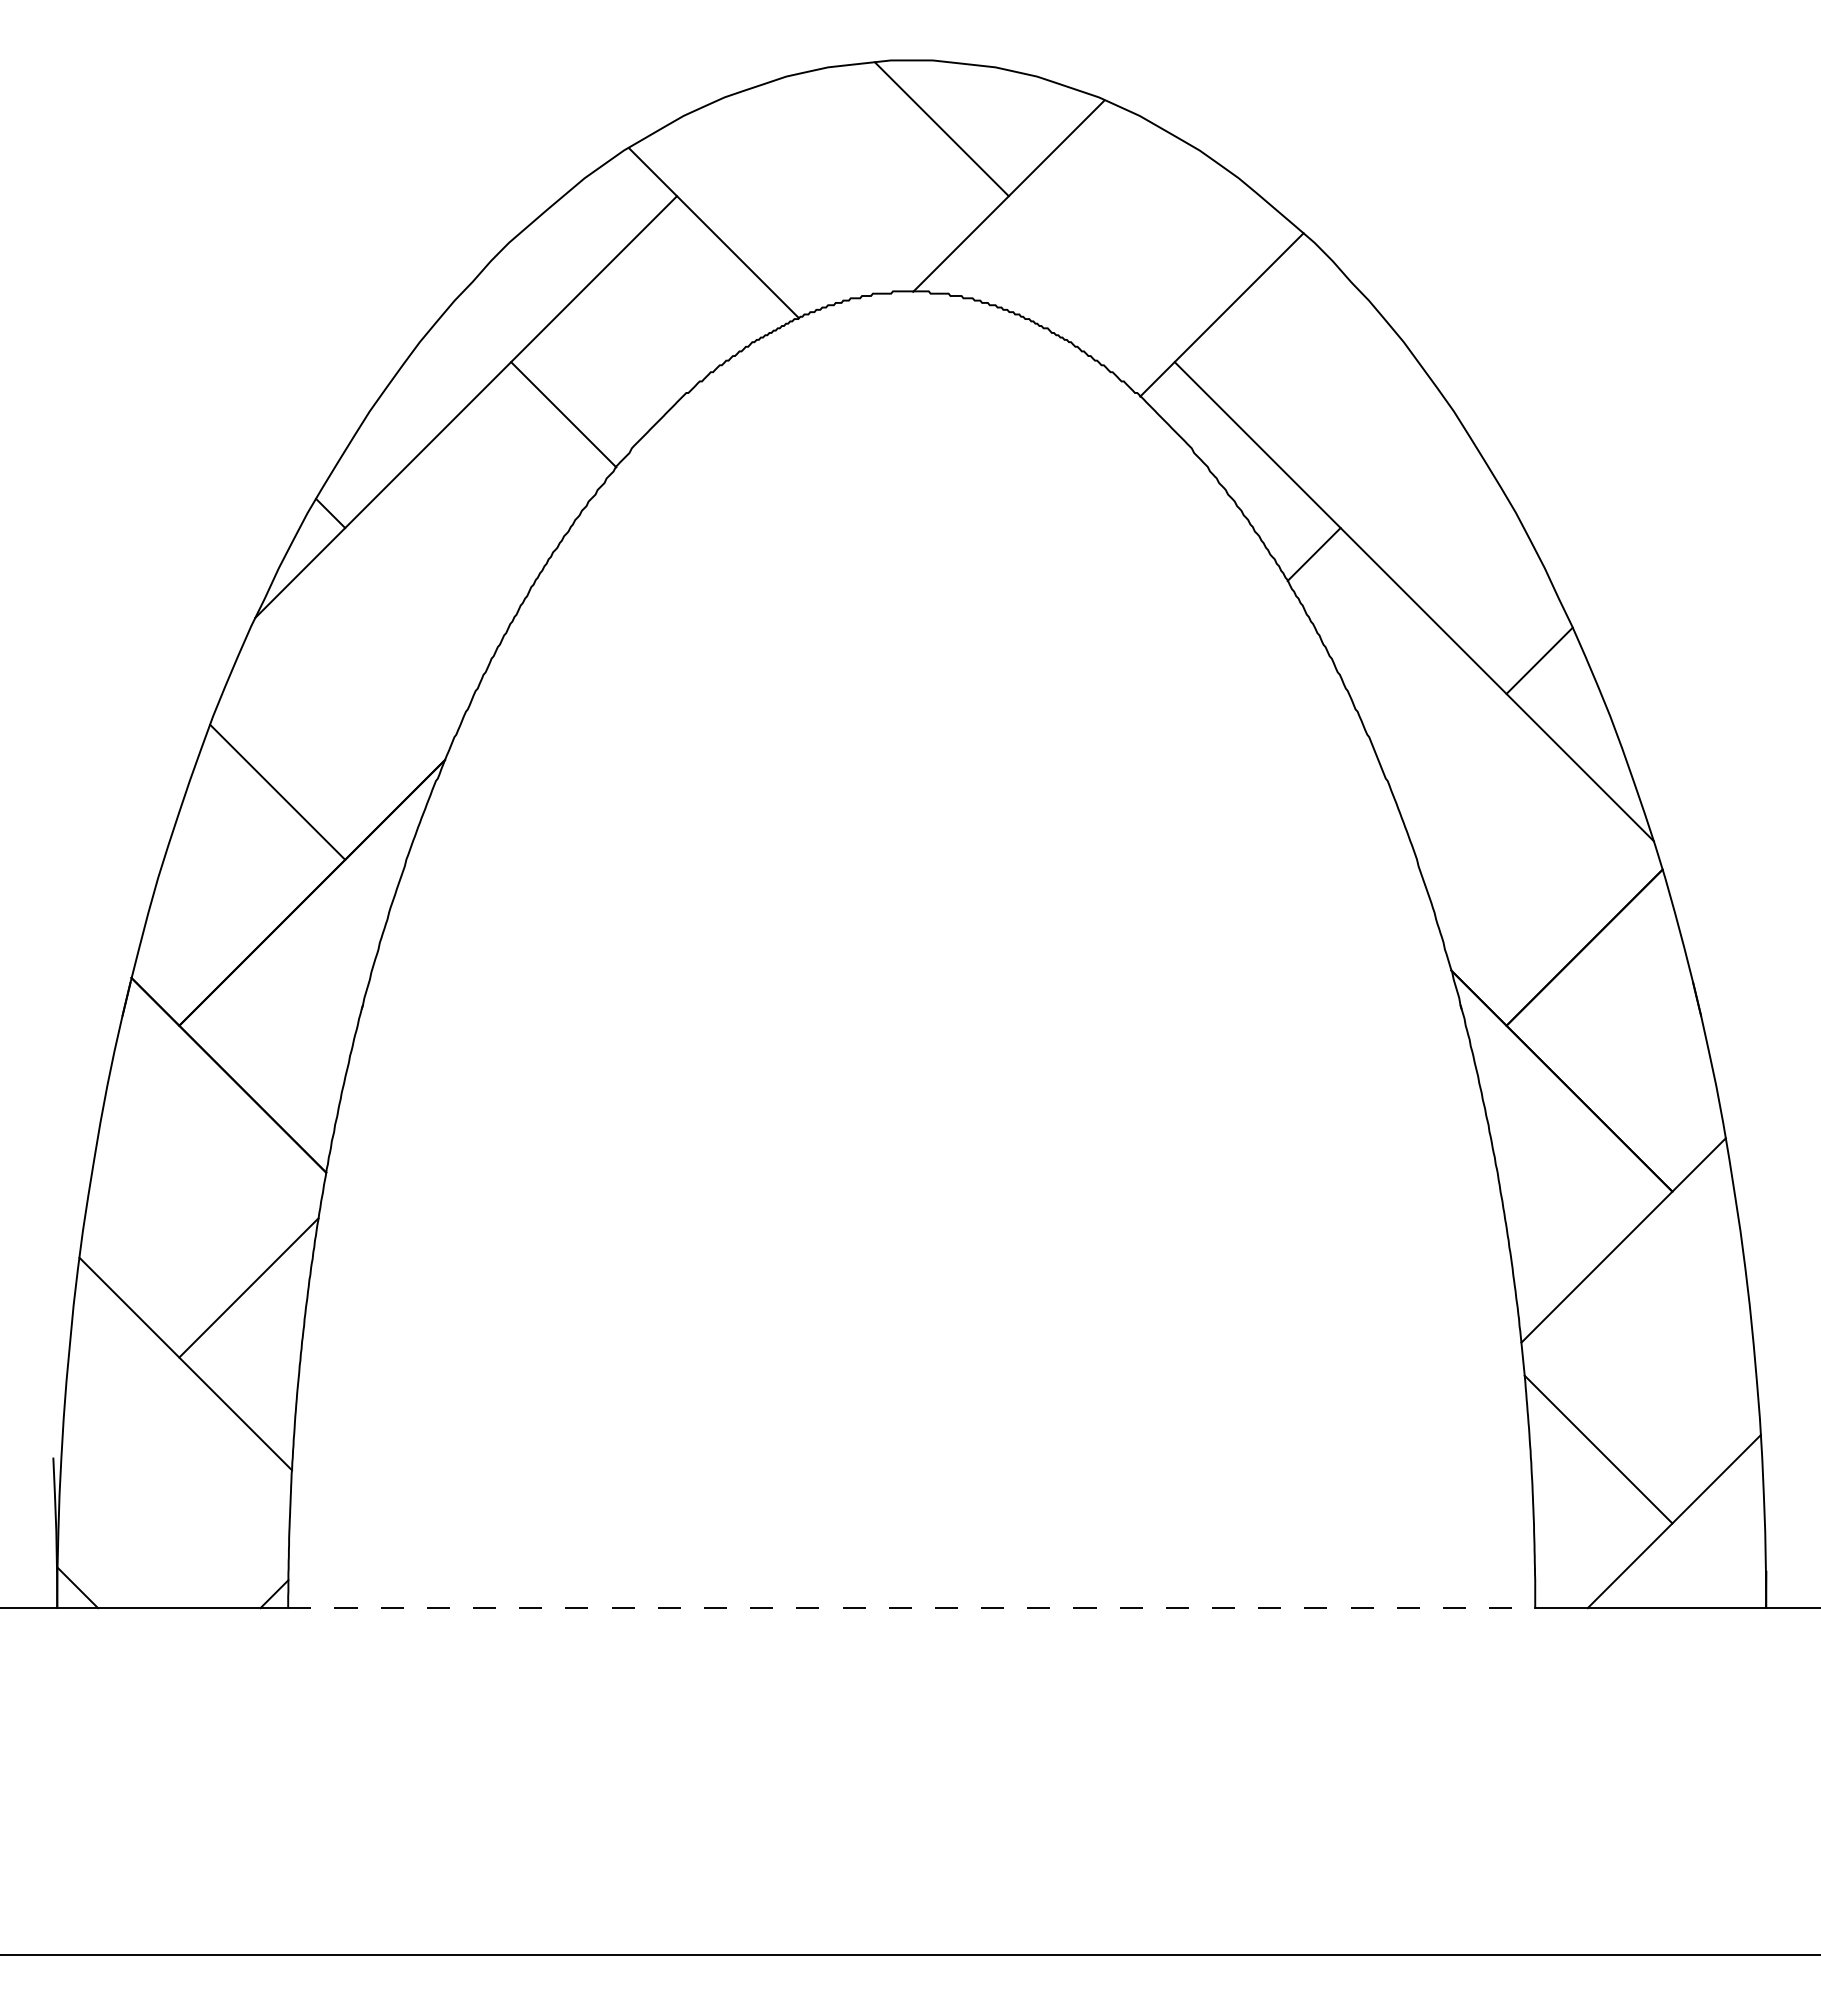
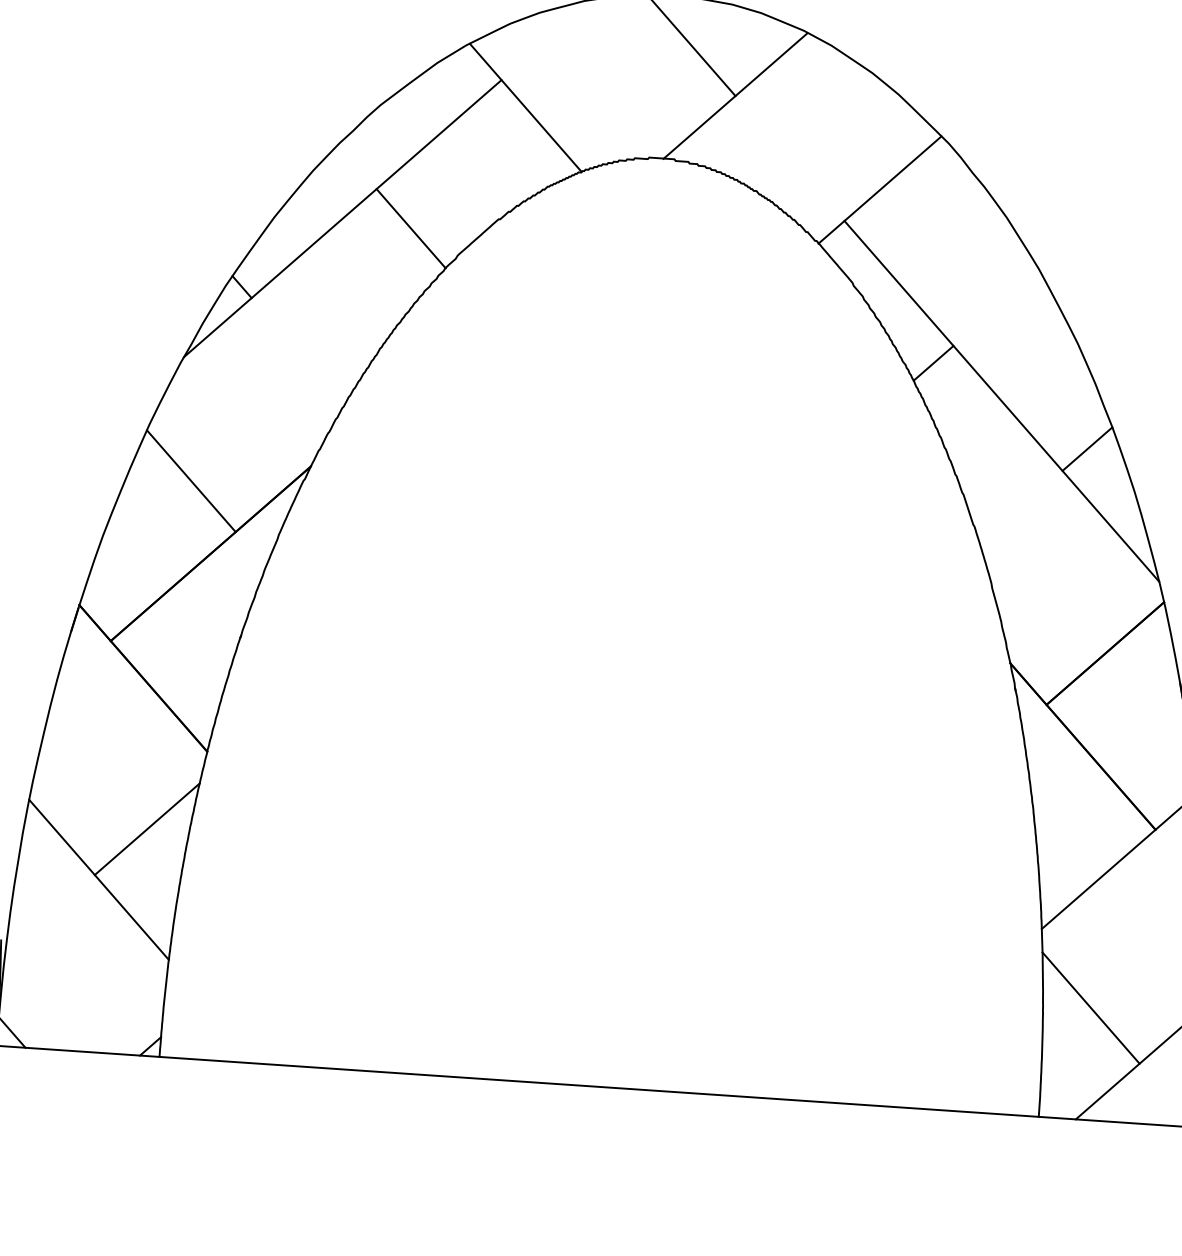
line: (911, 1608) -> (599, 1087), dashed -> solid

